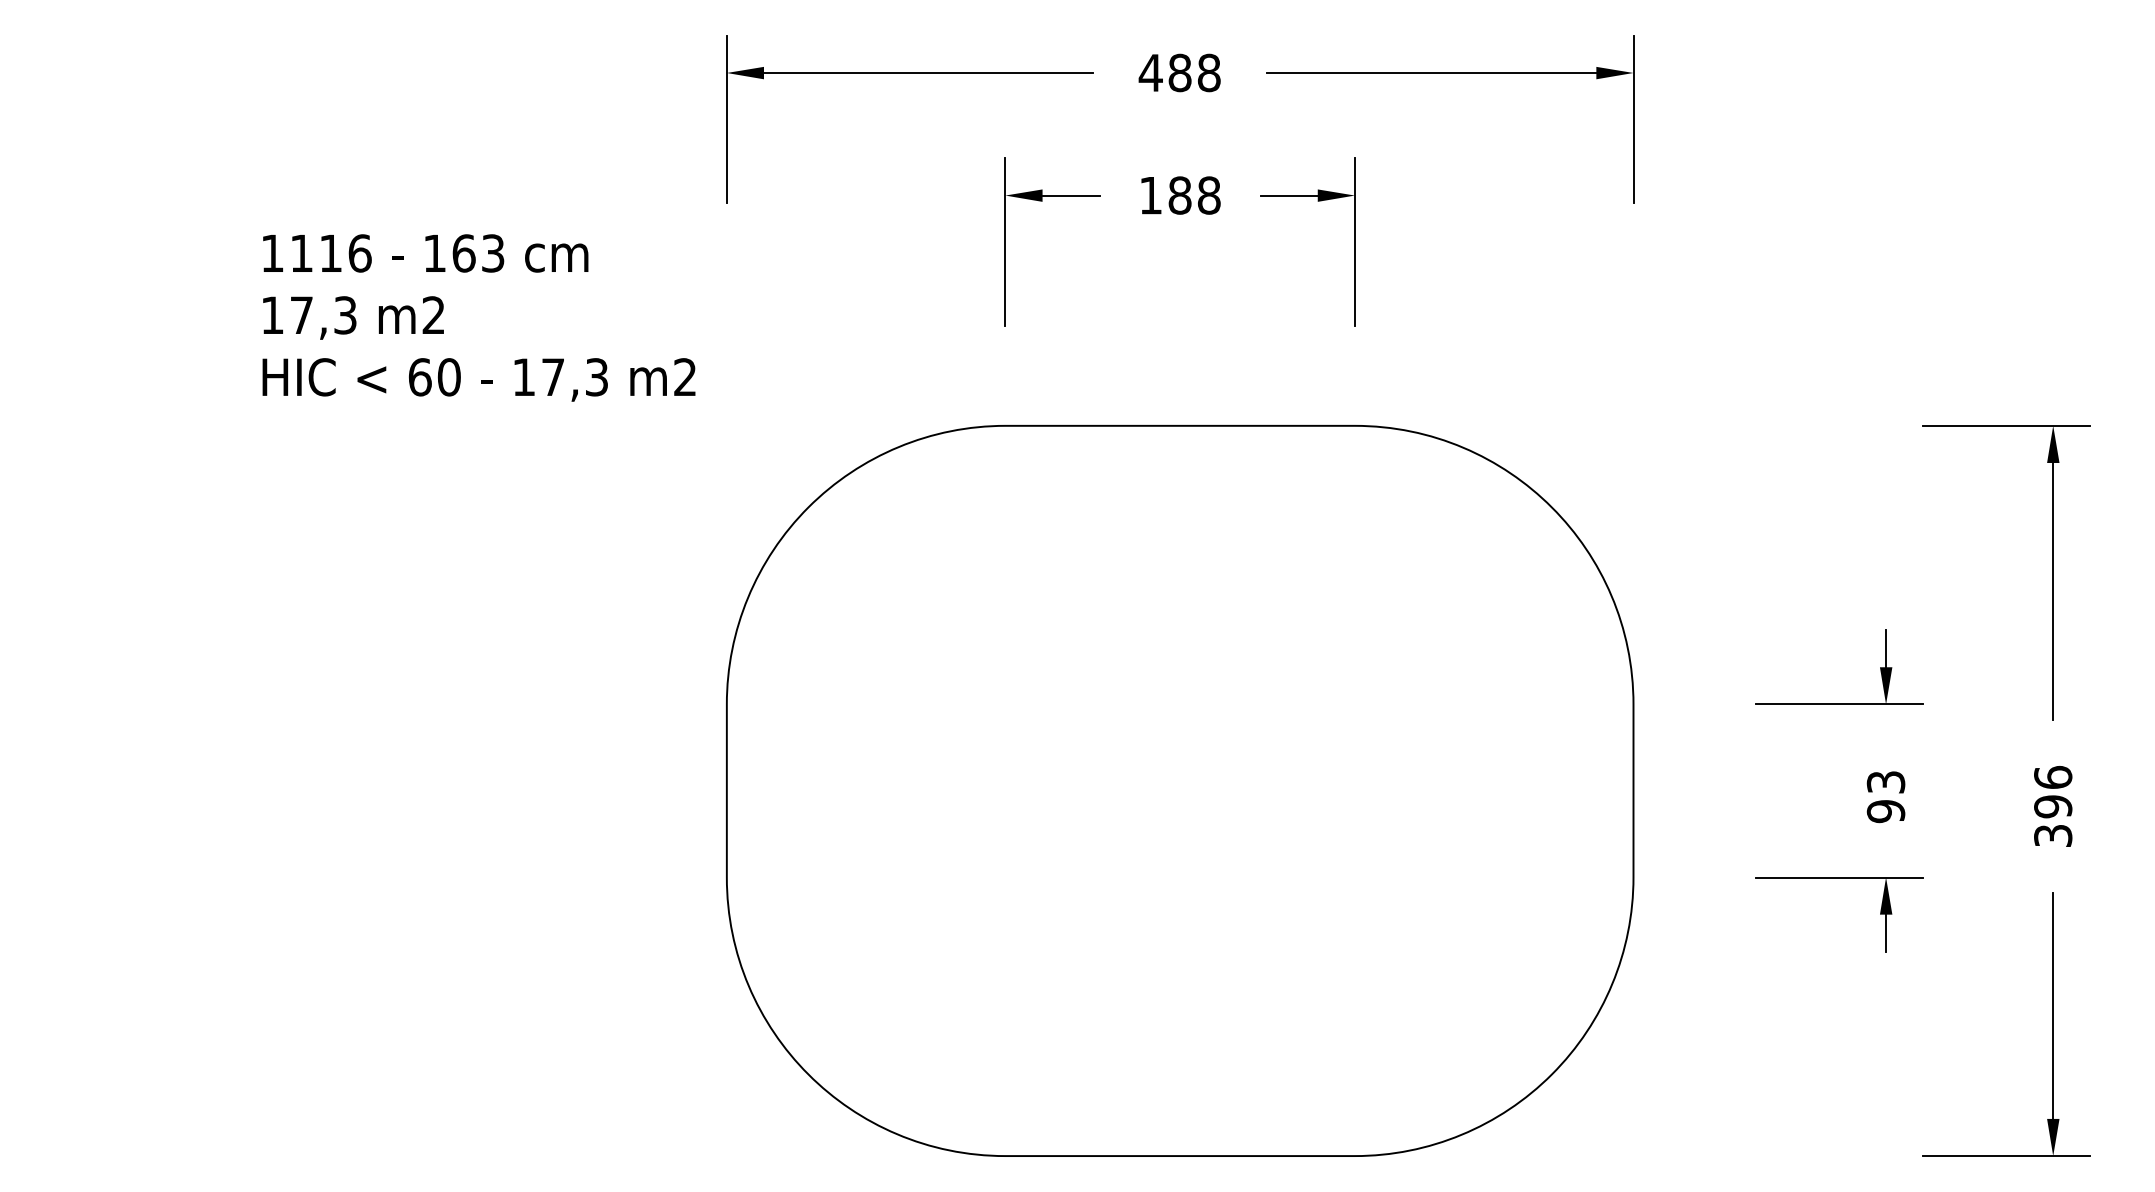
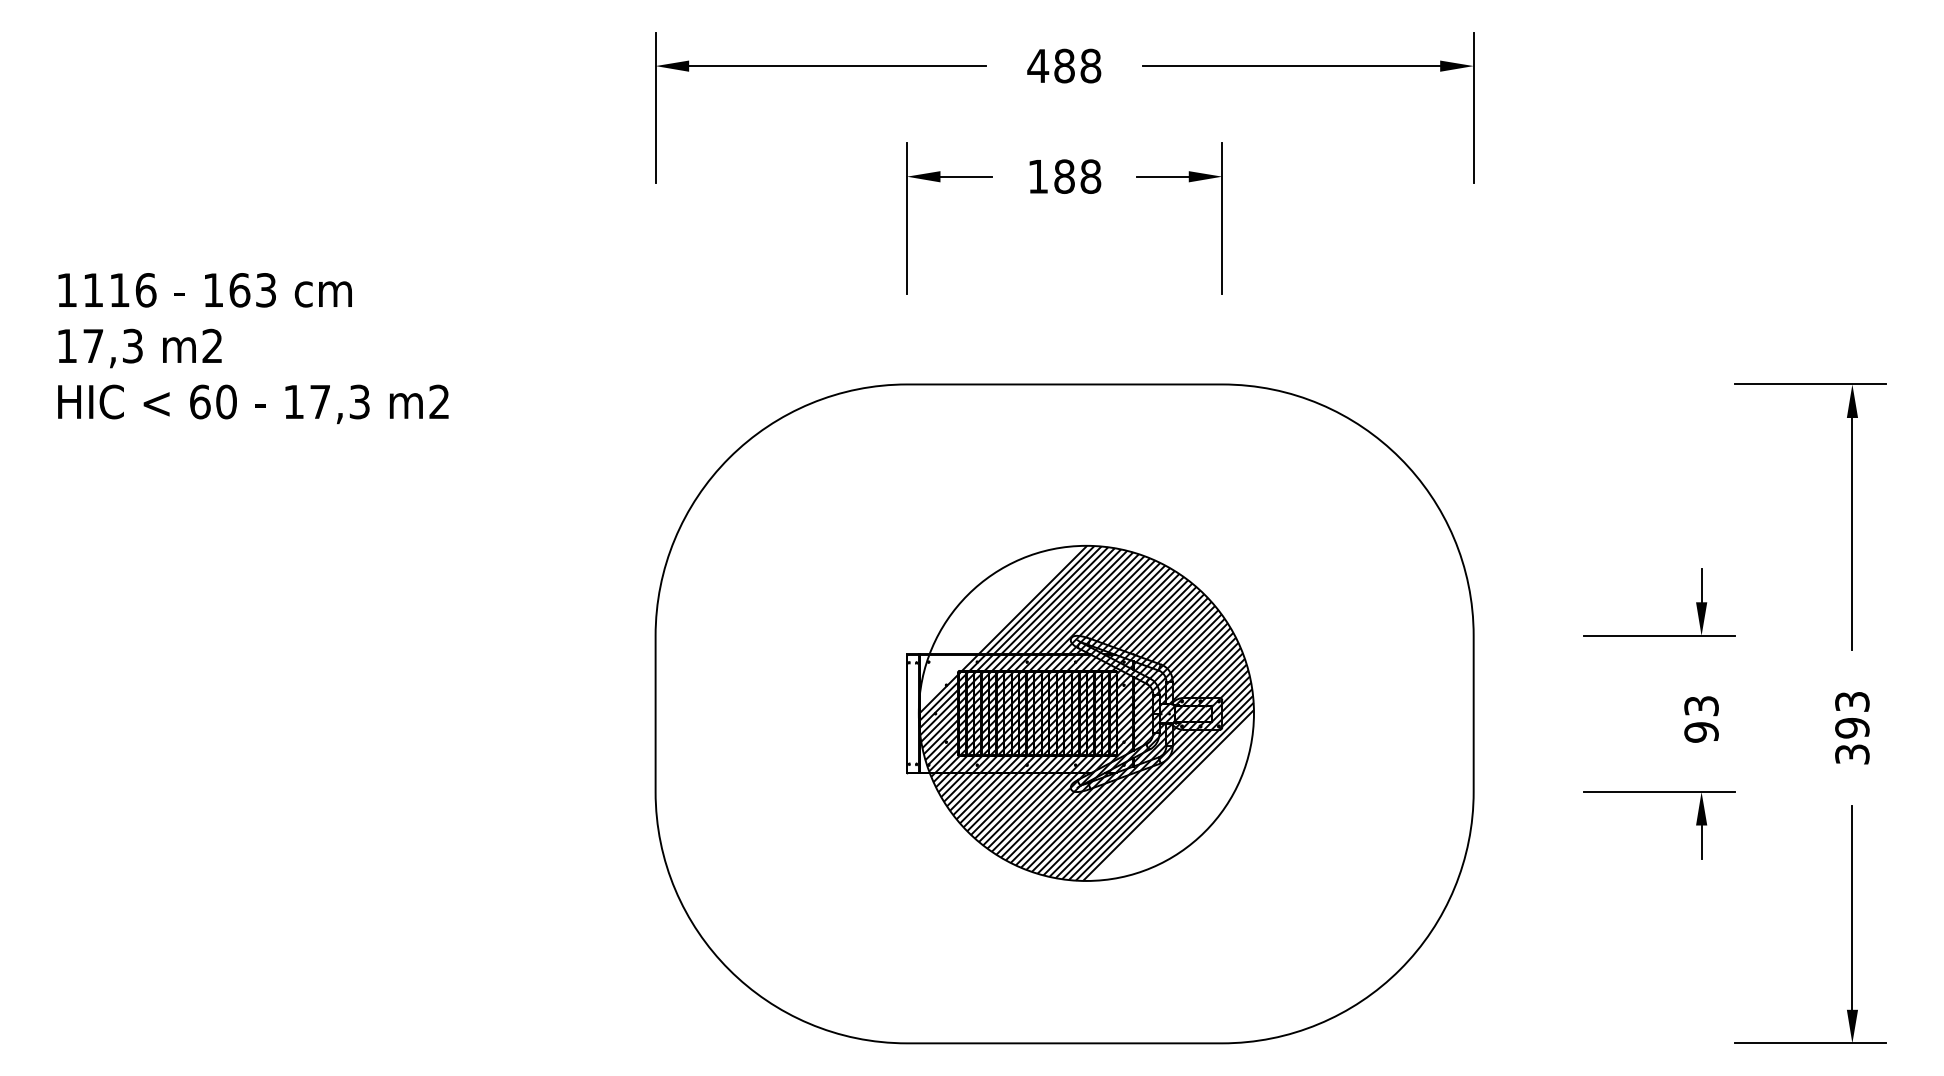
text: (478, 317) -> (252, 348), moved
text: (2053, 776) -> (1852, 700), 396 -> 393
part: (1197, 789) -> (1080, 712), added

